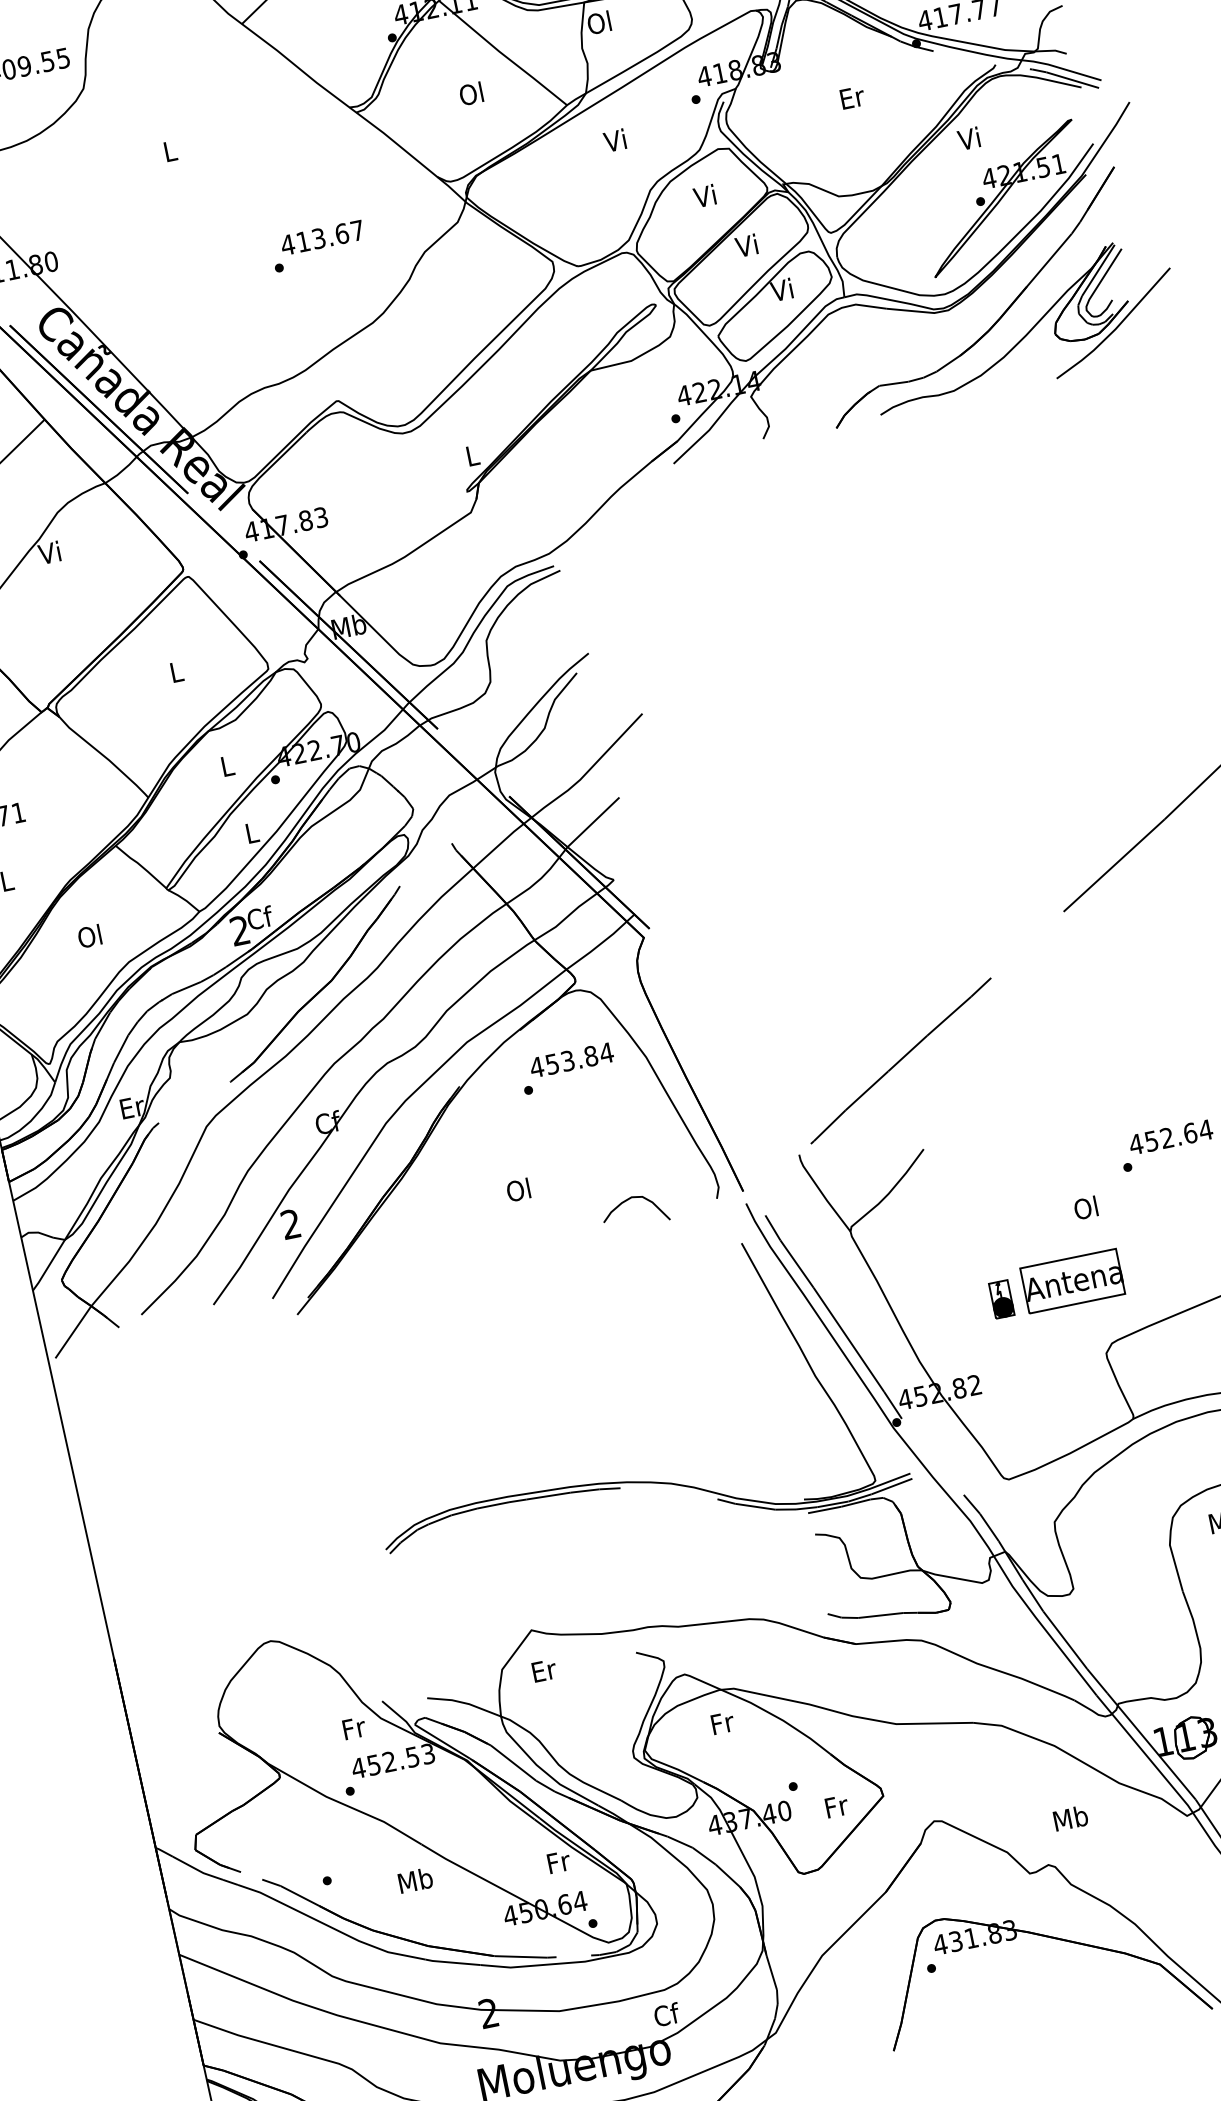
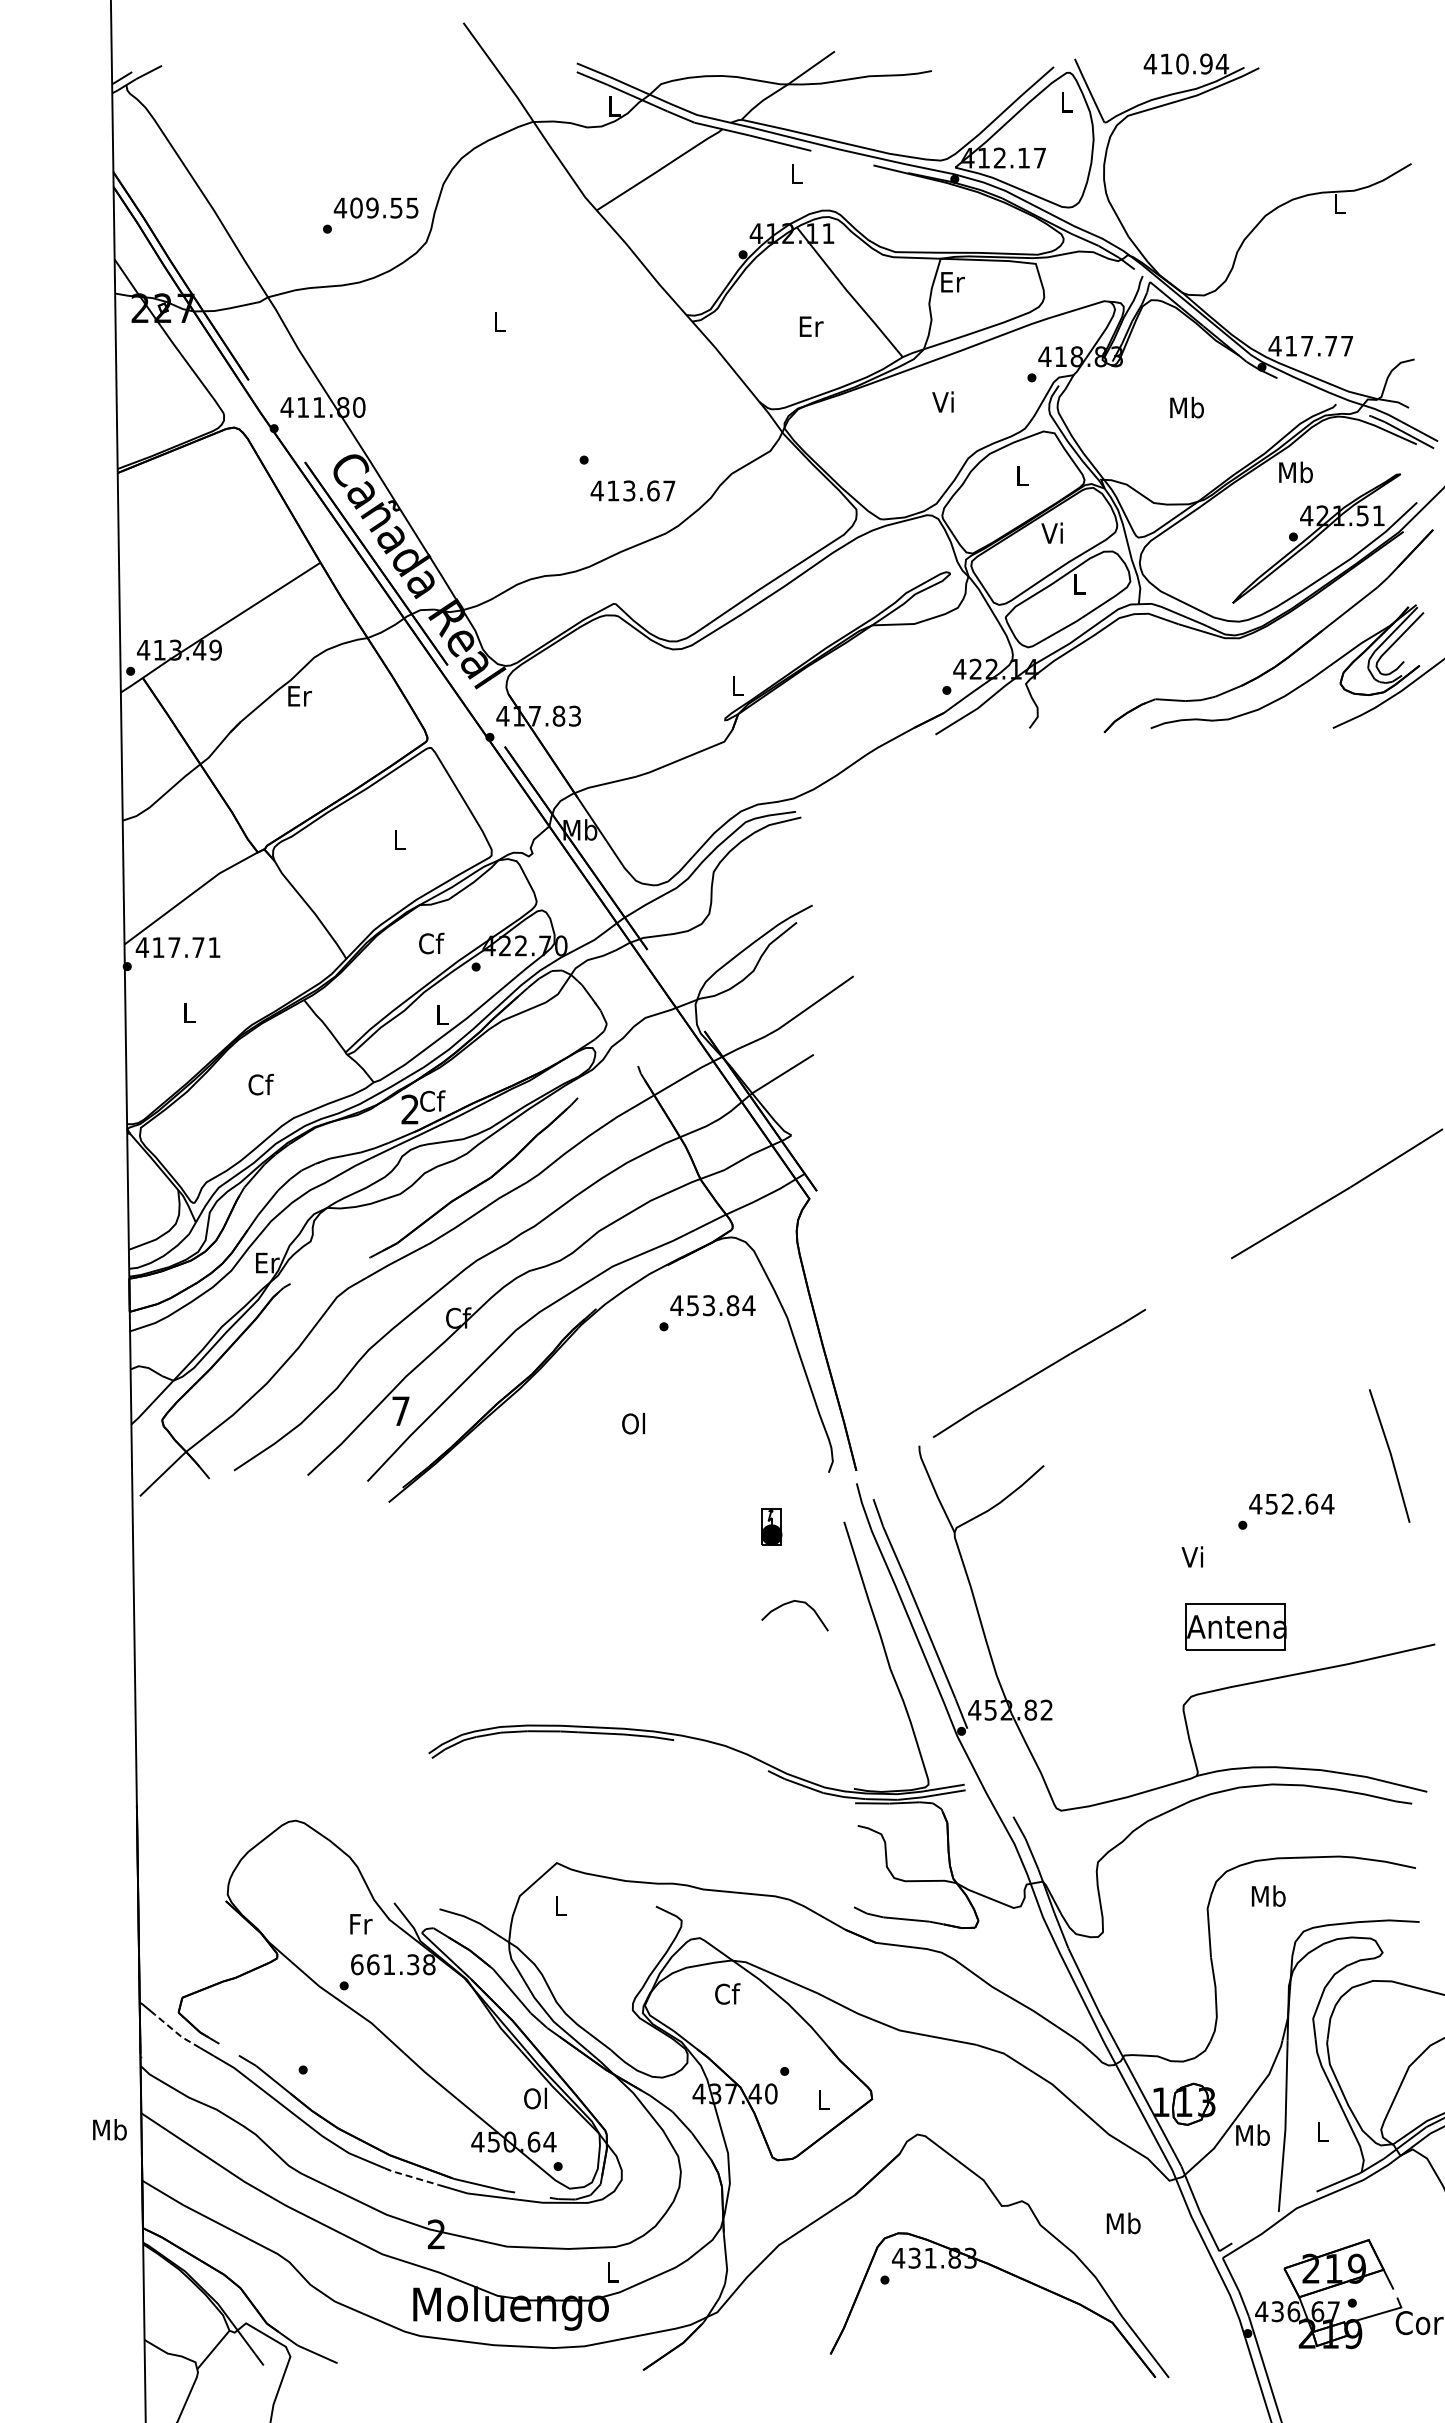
text: (600, 22) -> (952, 281), Ol -> Er
text: (471, 93) -> (810, 326), Ol -> Er
text: (851, 97) -> (1186, 407), Er -> Mb
text: (969, 138) -> (1295, 472), Vi -> Mb
text: (704, 195) -> (1020, 474), Vi -> L
text: (321, 237) -> (632, 490), moved
text: (780, 289) -> (1077, 583), Vi -> L
text: (50, 552) -> (299, 695), Vi -> Er
text: (227, 765) -> (431, 943), L -> Cf
text: (90, 936) -> (260, 1084), Ol -> Cf
curve: (628, 1200) -> (790, 1603), moved
text: (1085, 1207) -> (1192, 1556), Ol -> Vi
text: (290, 1223) -> (400, 1410), 2 -> 7
part: (1072, 1280) -> (1235, 1626), moved
part: (1001, 1299) -> (771, 1526), moved
text: (544, 1670) -> (561, 1905), Er -> L
text: (722, 1722) -> (727, 1993), Fr -> Cf
text: (392, 1761) -> (392, 1964), 452.53 -> 661.38
text: (837, 1806) -> (824, 2100), Fr -> L
text: (1070, 1818) -> (1123, 2223), moved
text: (558, 1862) -> (536, 2098), Fr -> Ol
line: (197, 1869) -> (176, 2032), solid -> dashed
text: (415, 1880) -> (109, 2129), moved
line: (452, 1962) -> (410, 2176), solid -> dashed
text: (666, 2014) -> (612, 2271), Cf -> L

